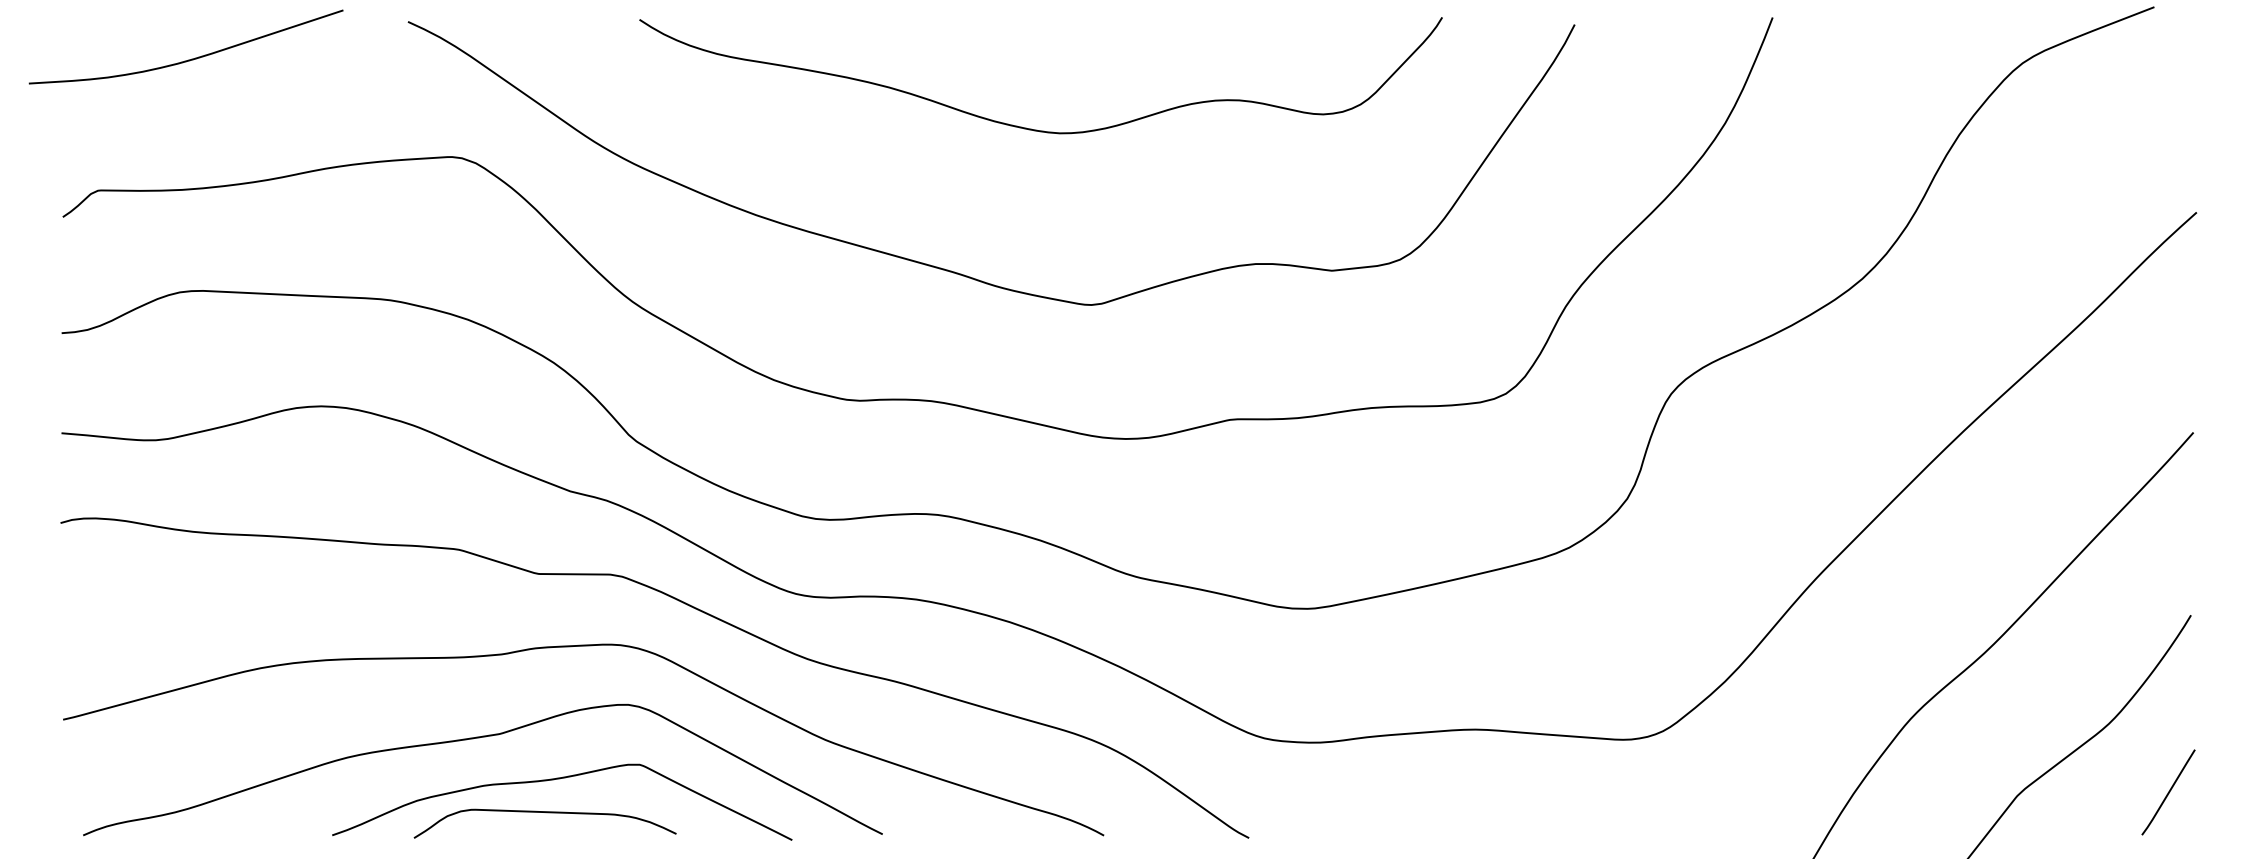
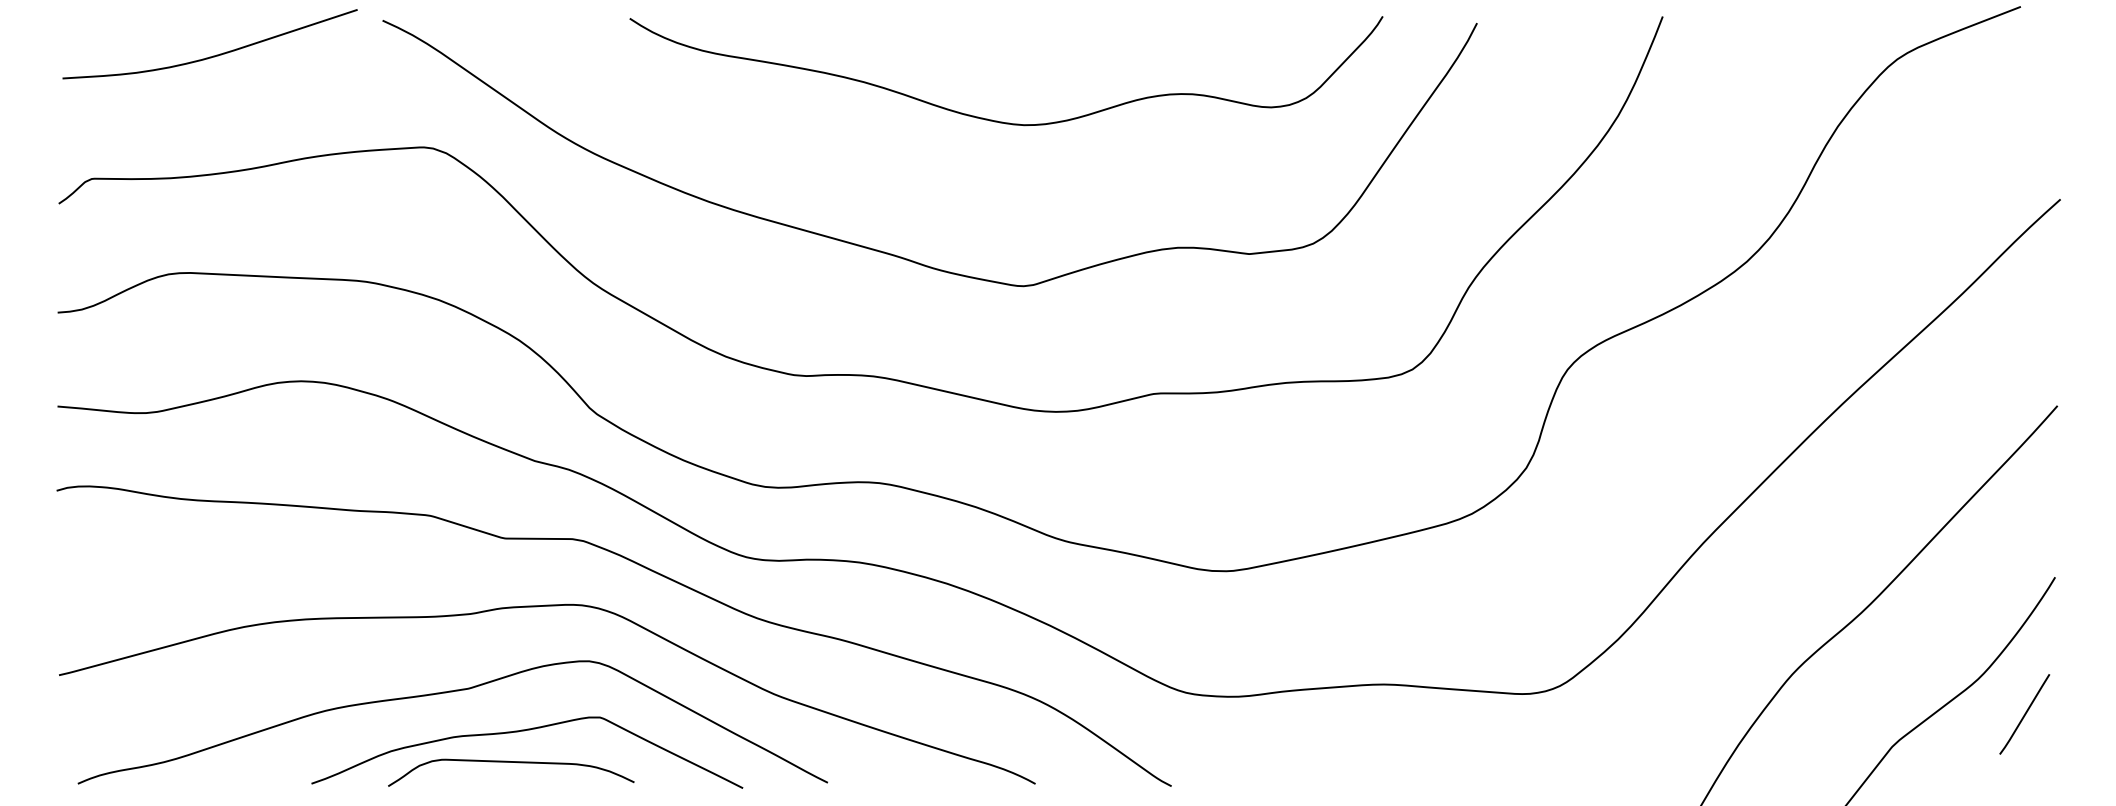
curve: (188, 59) -> (212, 55), moved
curve: (1031, 128) -> (997, 120), moved
line: (2168, 792) -> (2024, 714), moved

